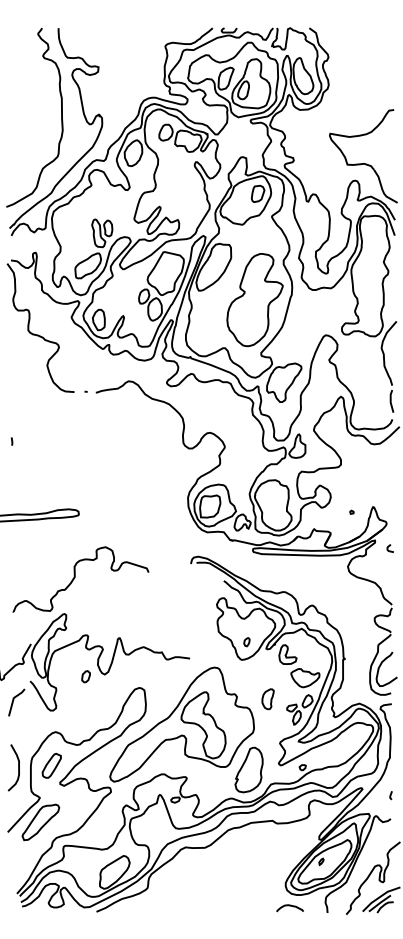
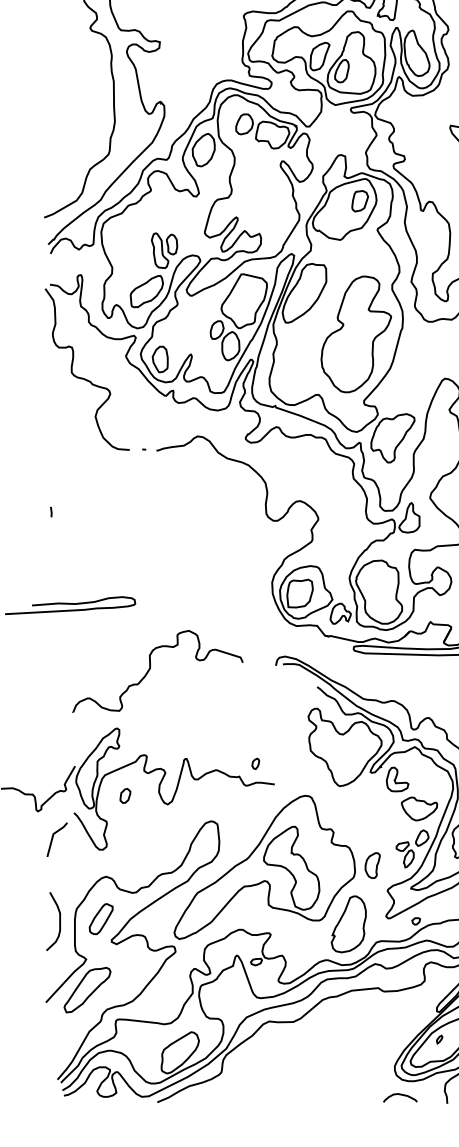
curve: (75, 577) -> (151, 668), moved
part: (246, 642) -> (255, 764), moved
part: (85, 676) -> (124, 795), moved
part: (267, 699) -> (371, 865), moved

